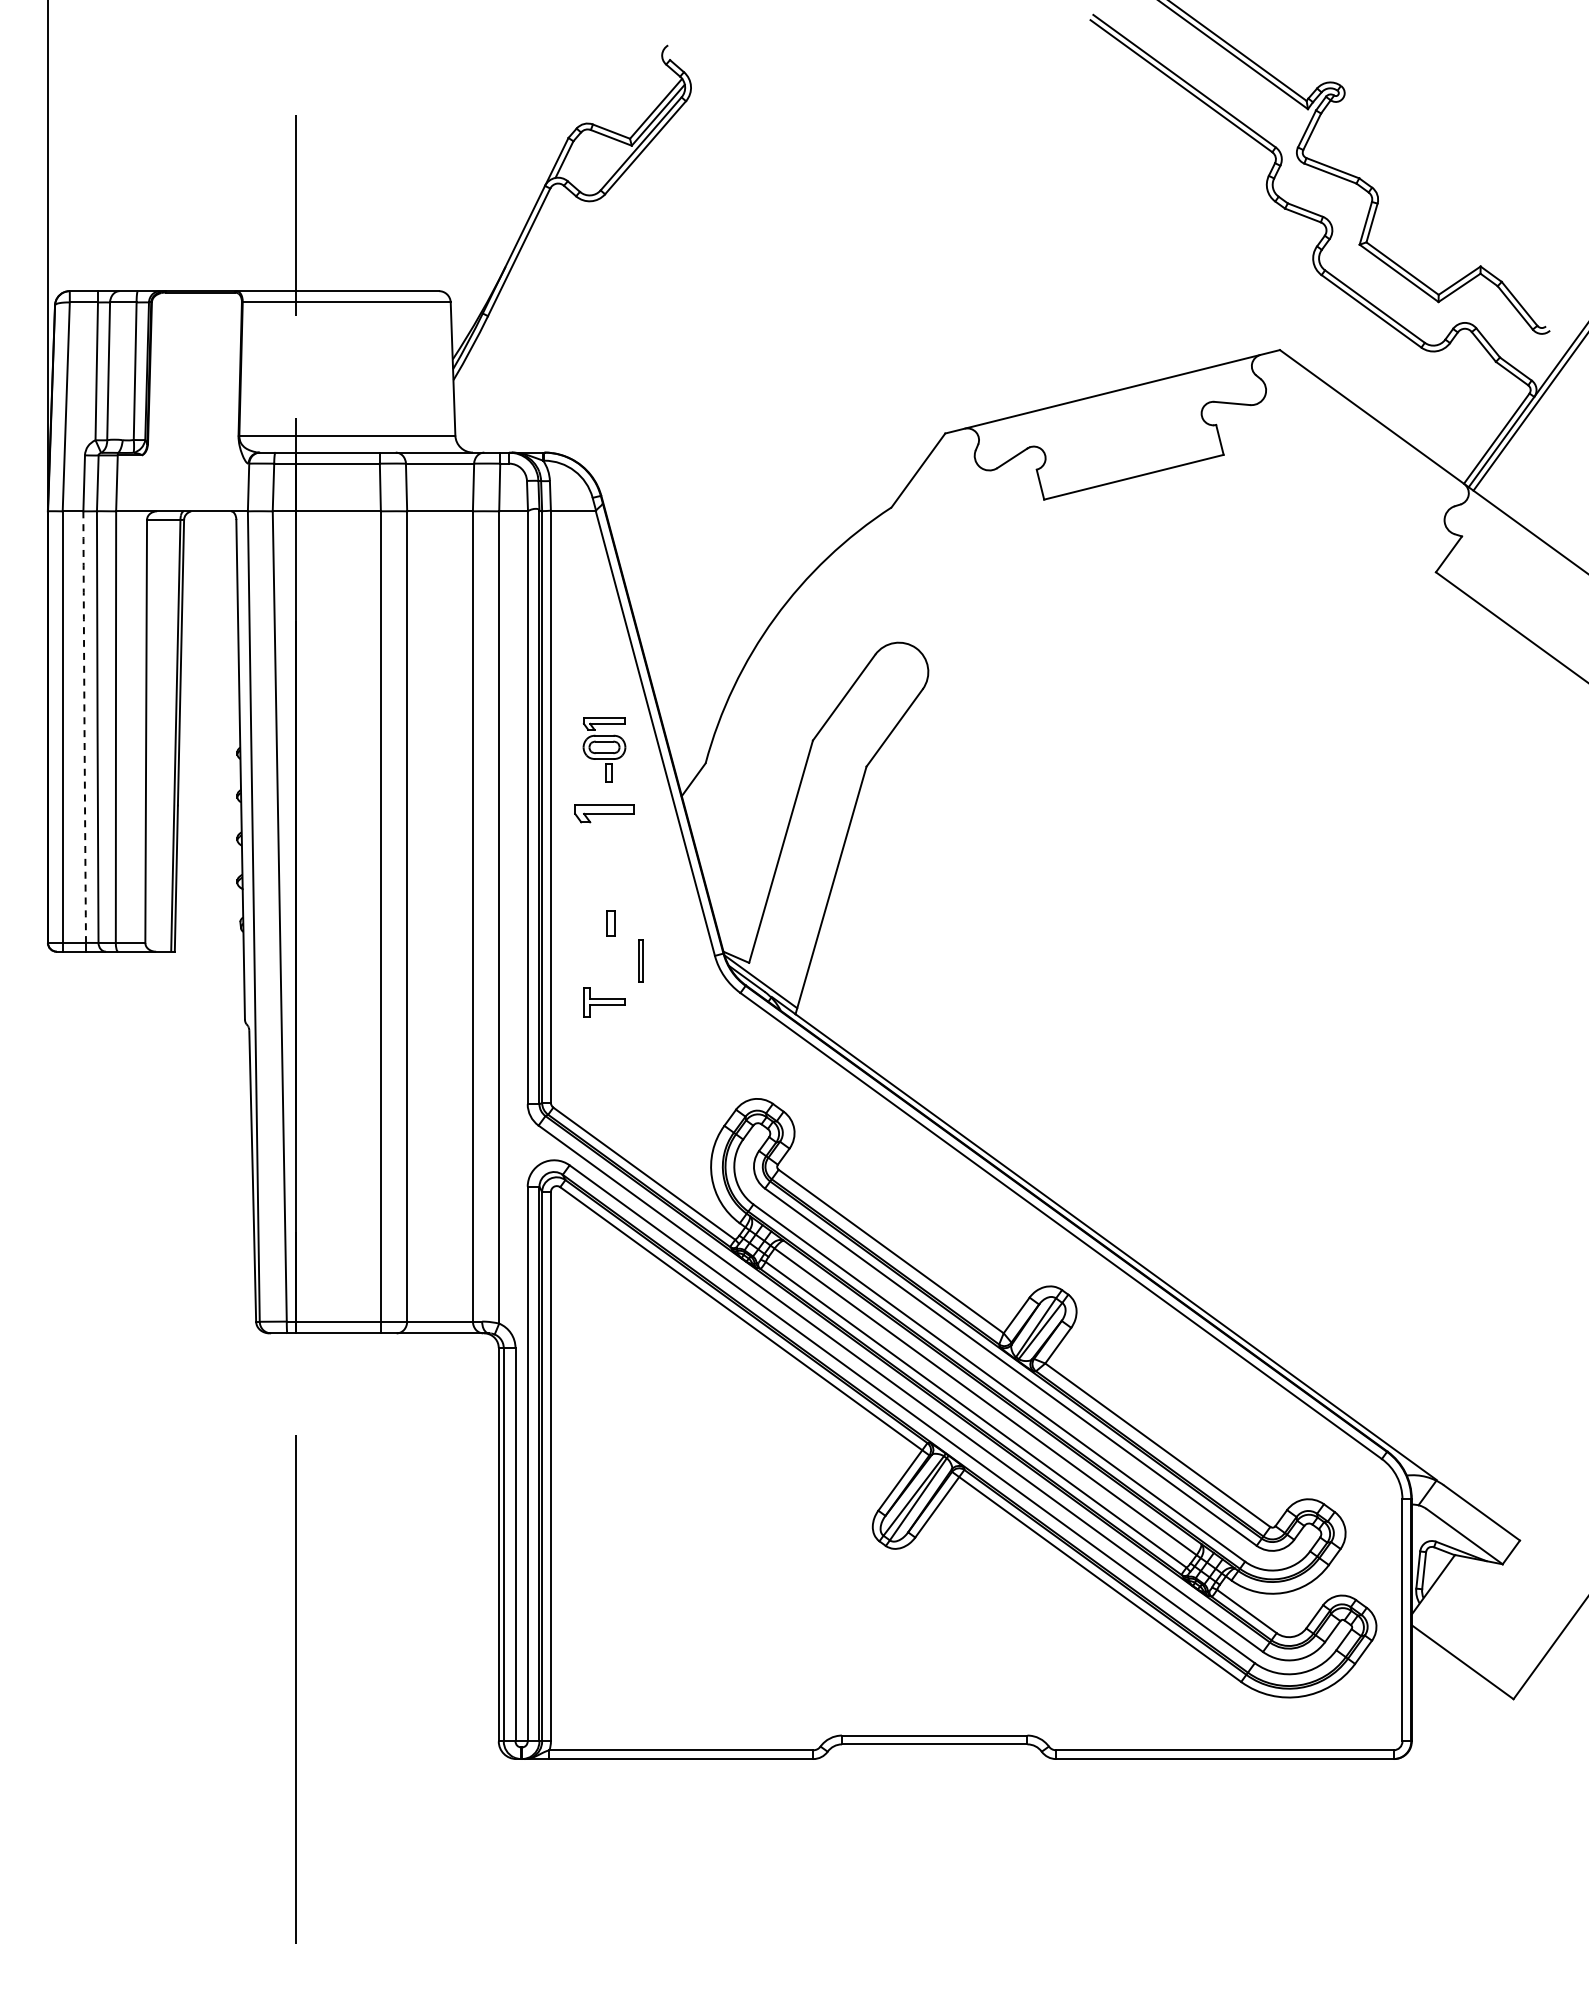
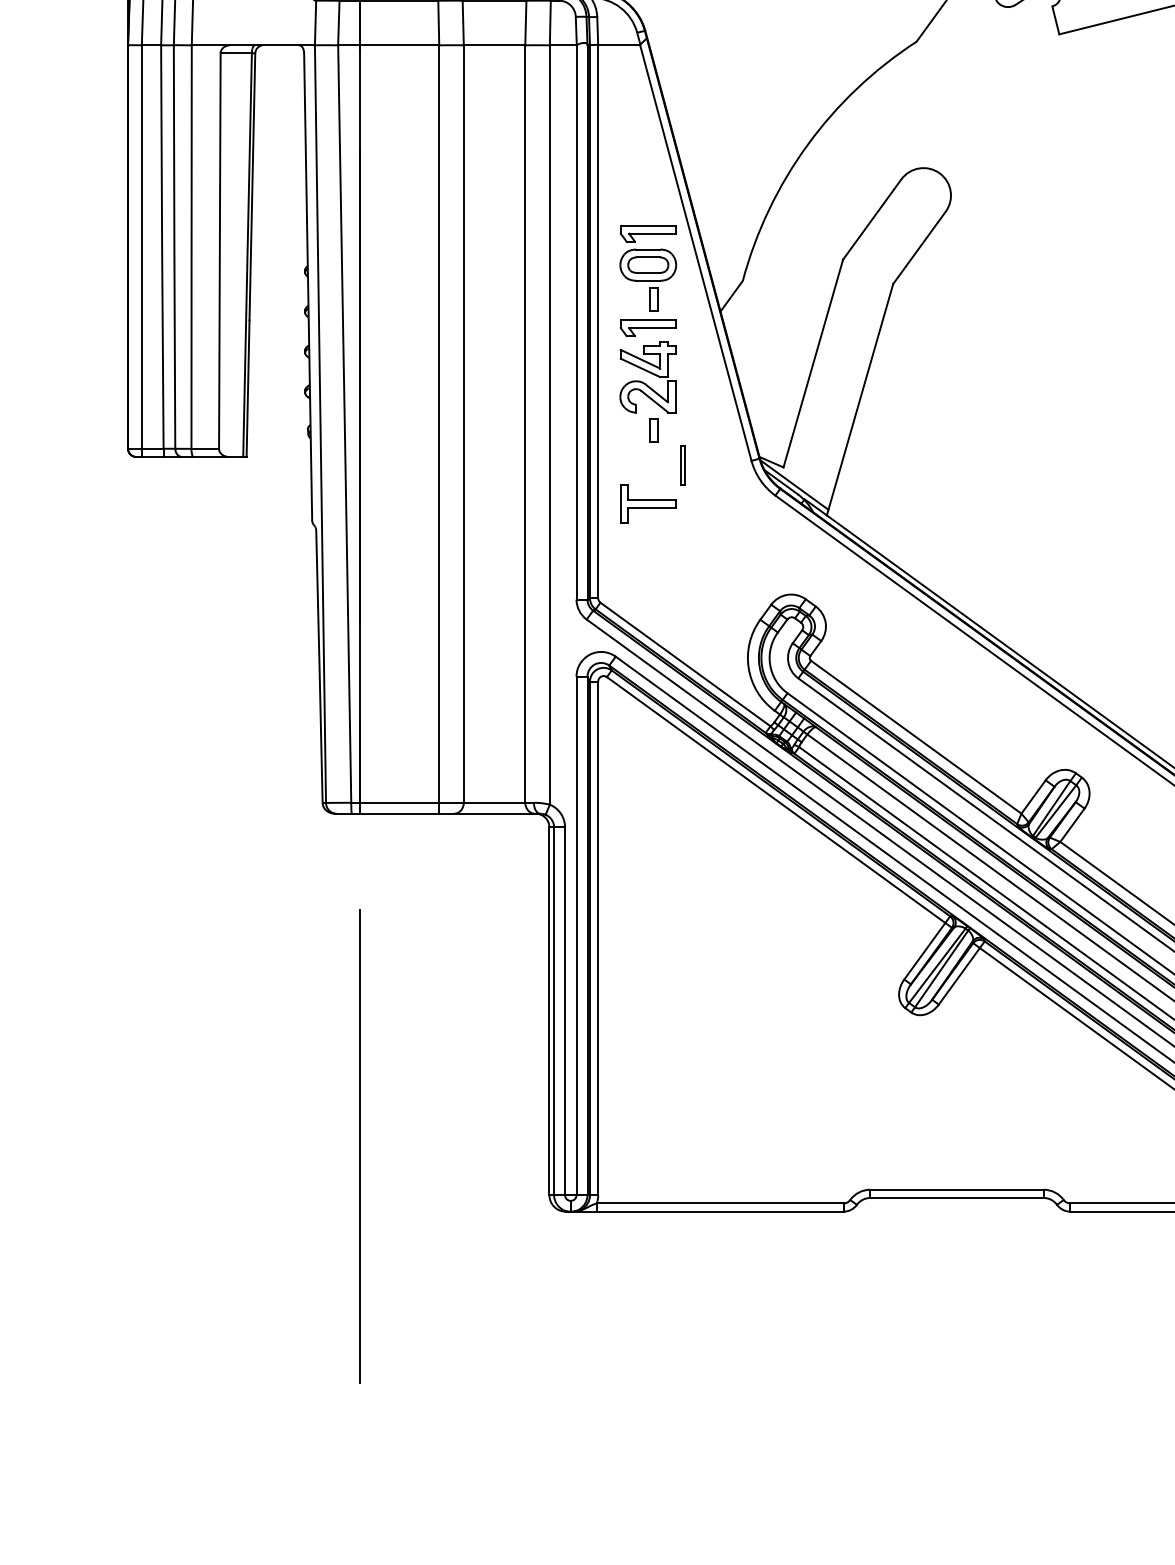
arc: (84, 727) -> (162, 247), dashed -> solid
part: (604, 749) -> (648, 267), size x1.43
part: (603, 866) -> (647, 377), added
part: (604, 1002) -> (648, 504), size x1.43

